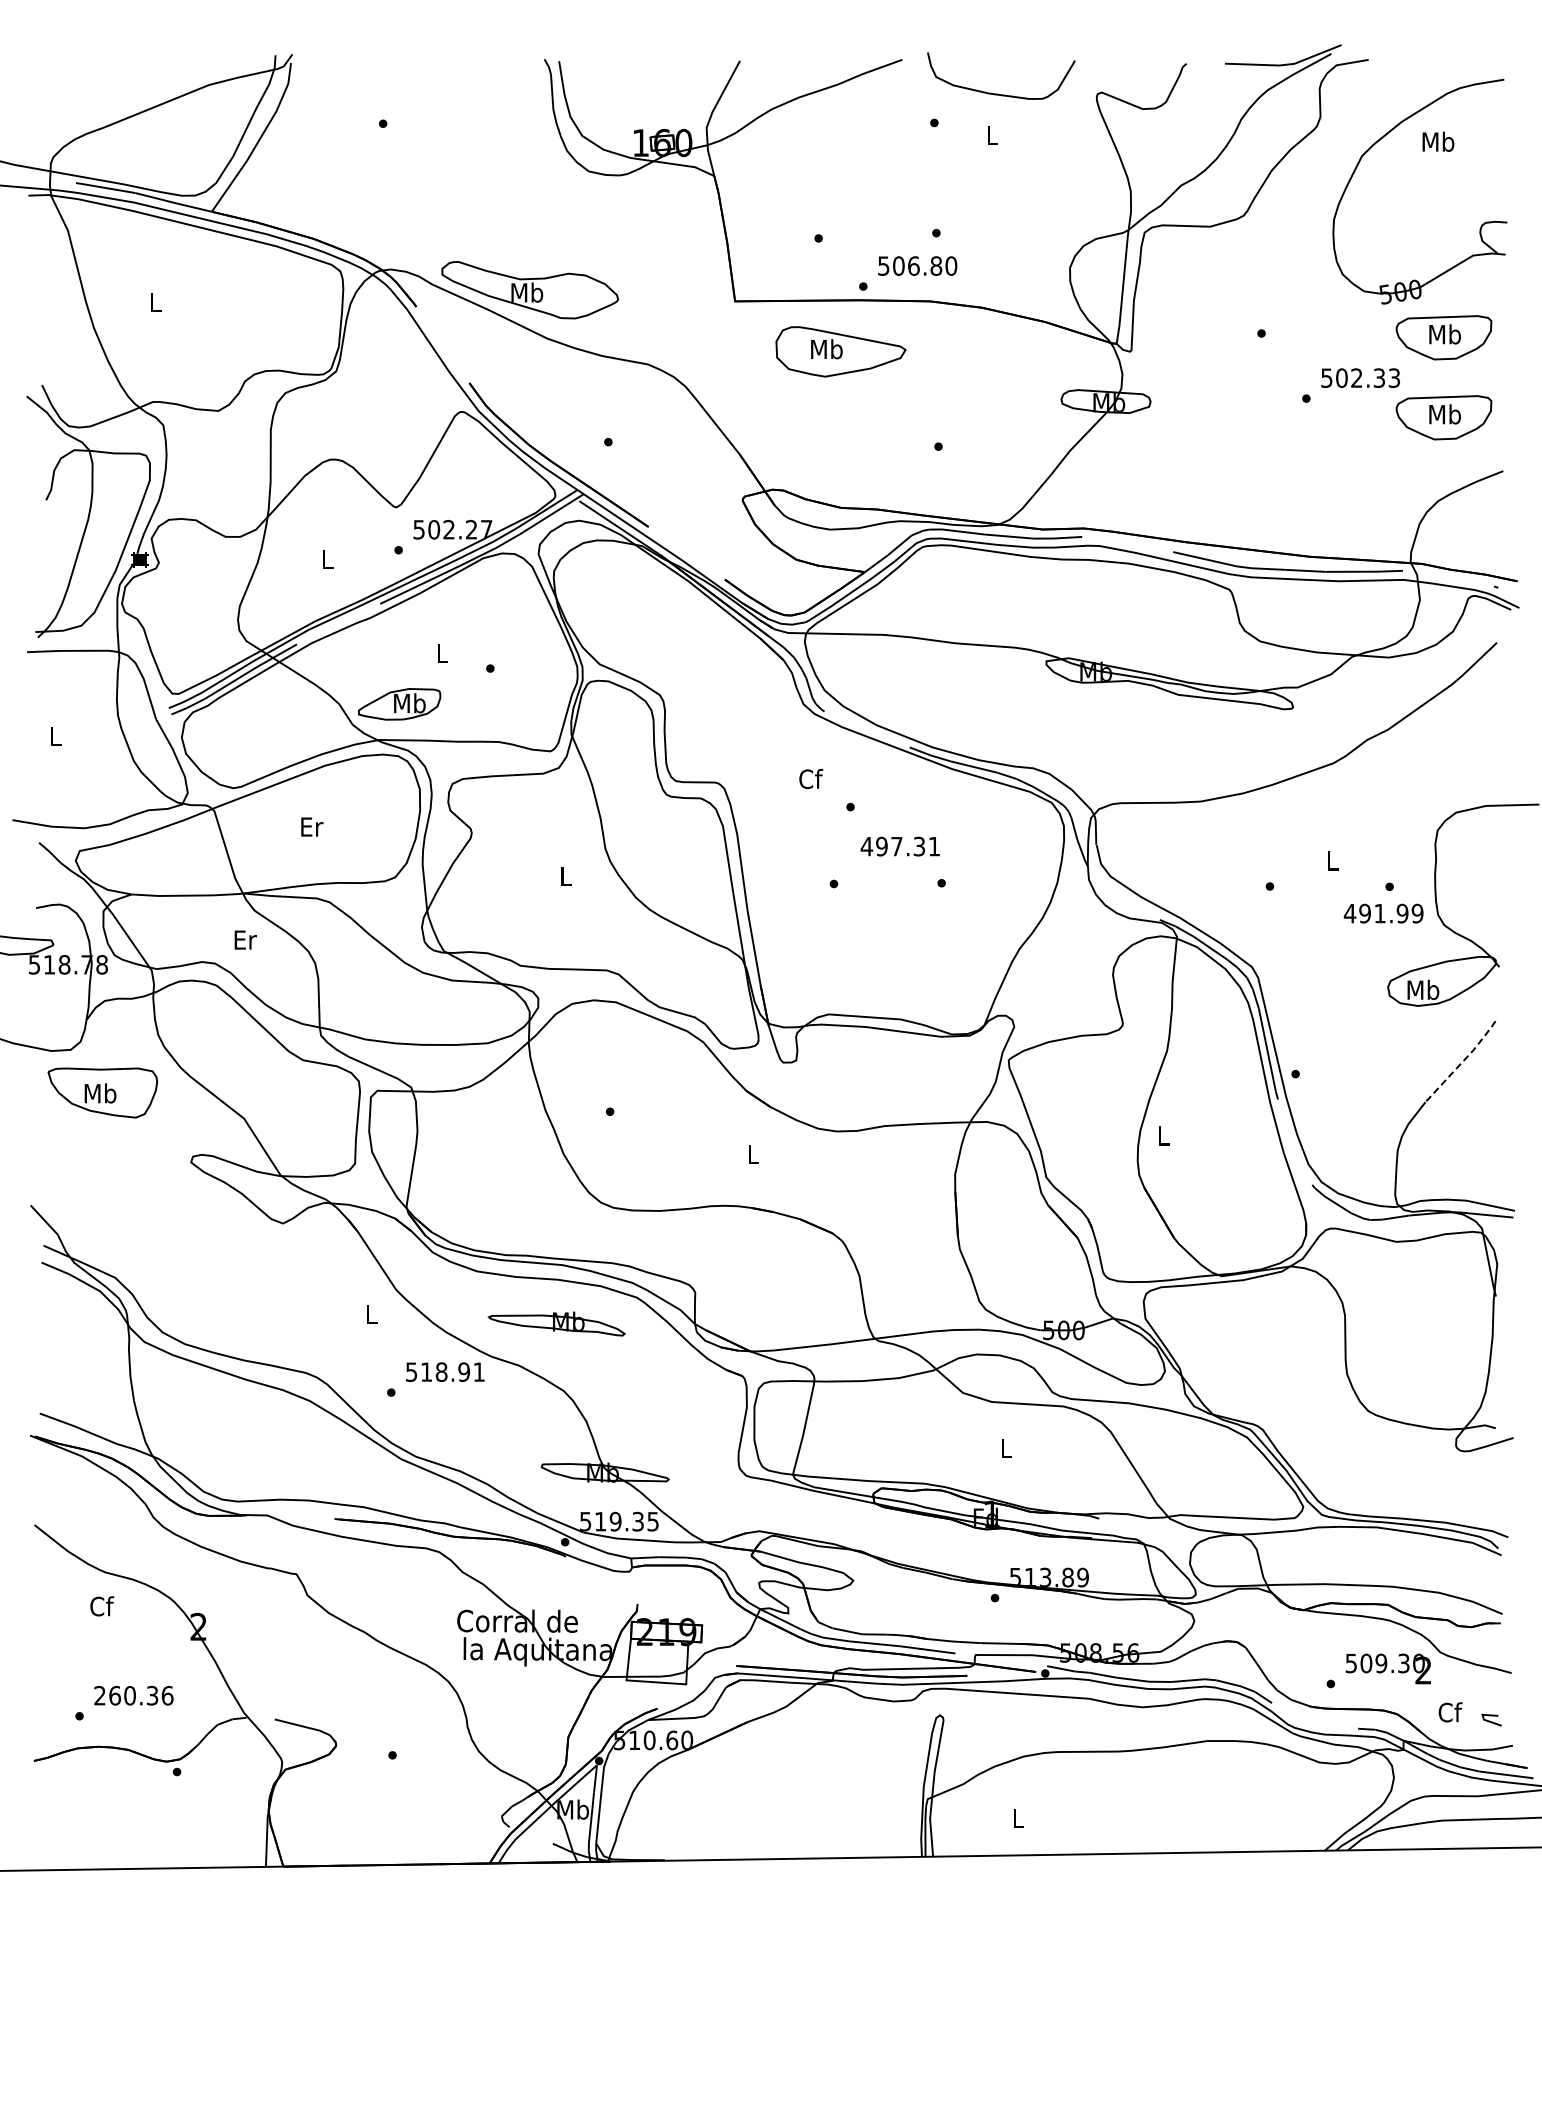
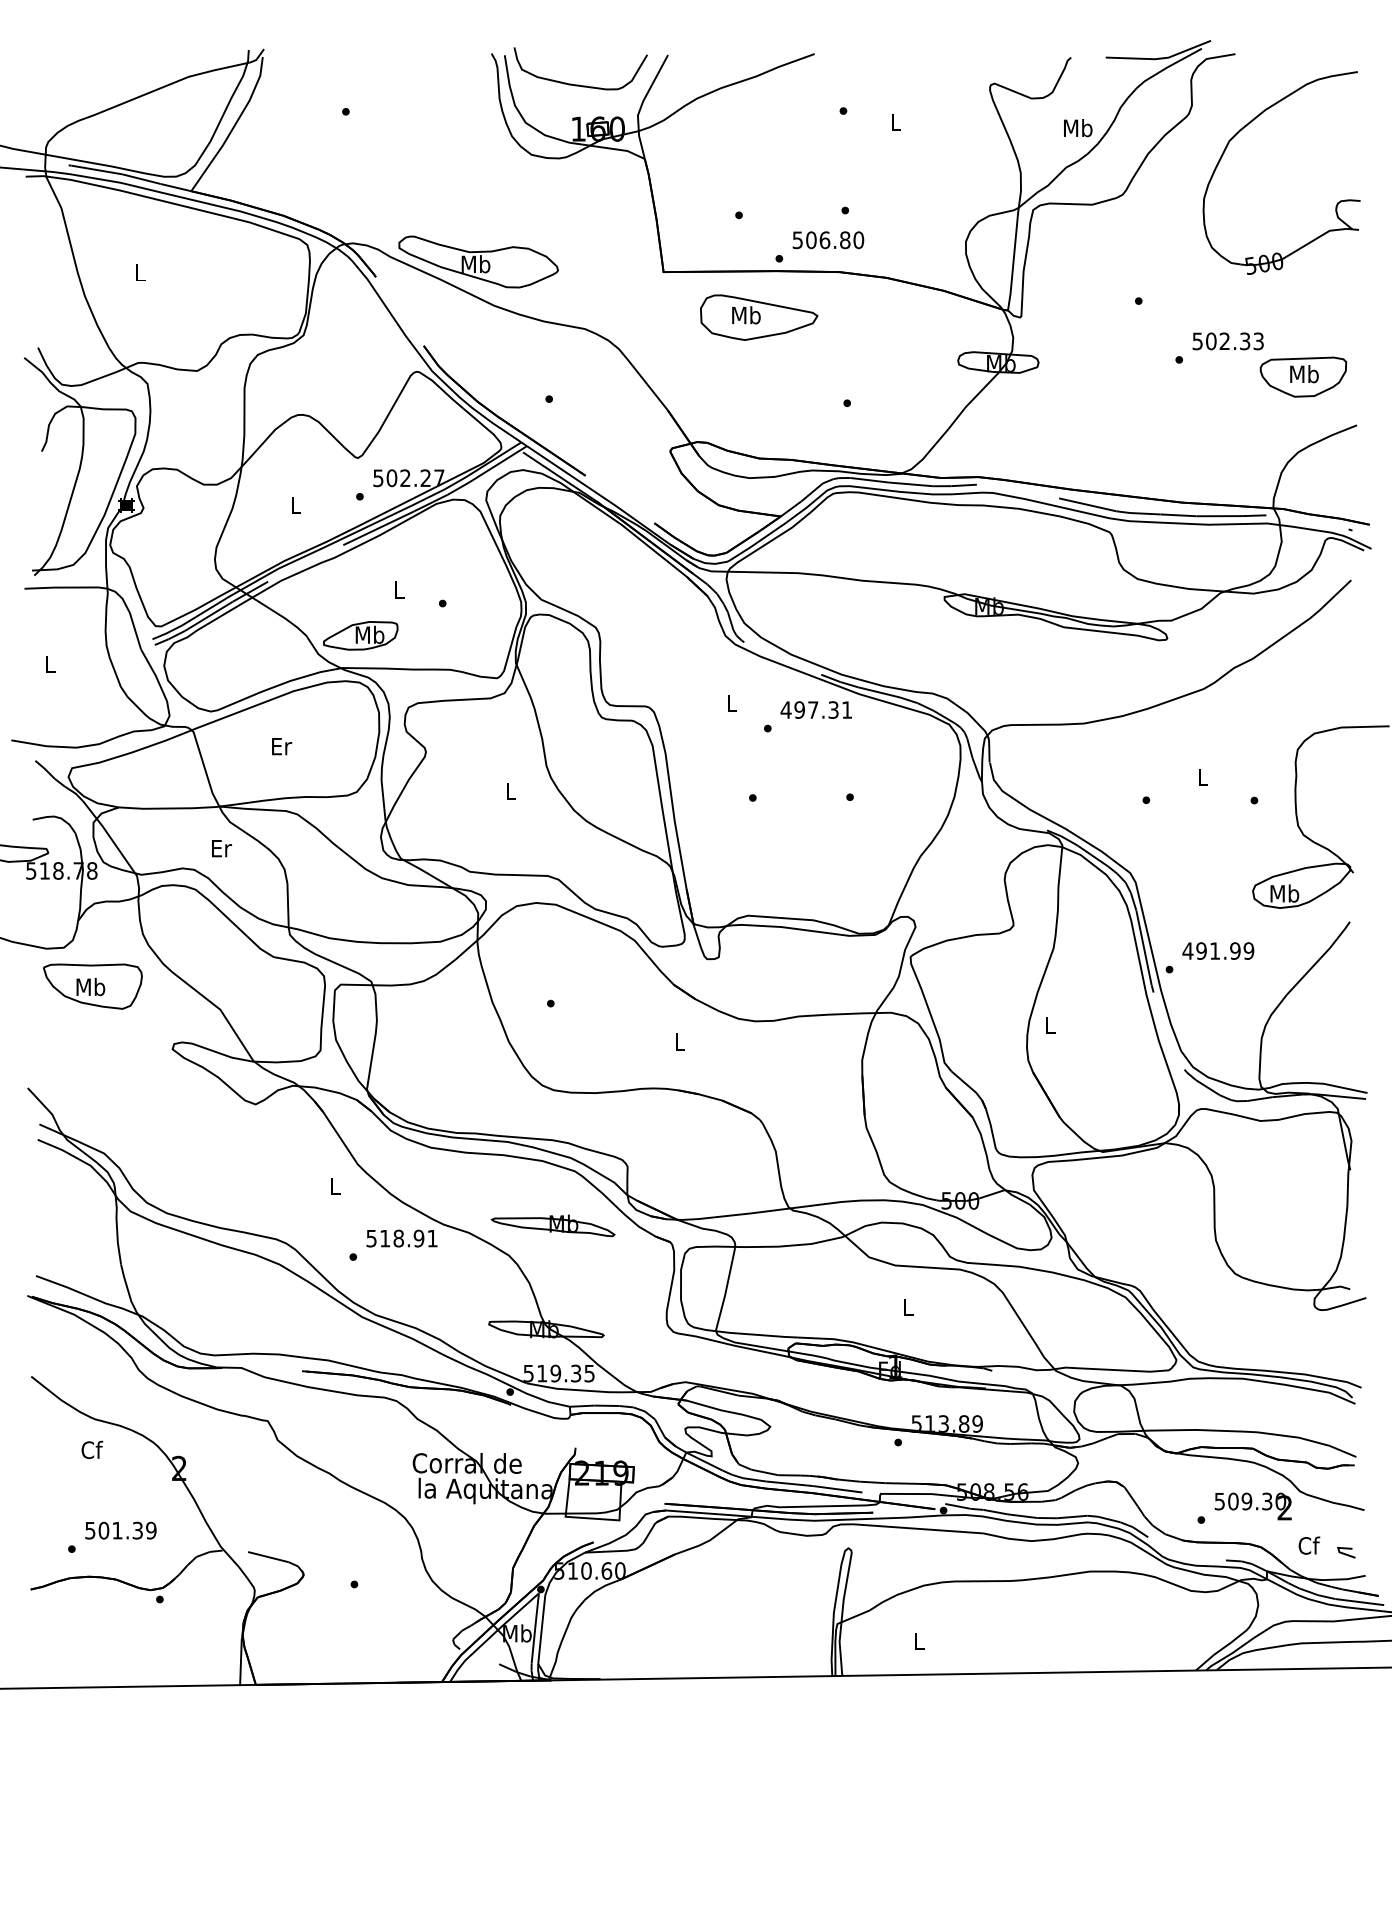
curve: (998, 93) -> (578, 84), moved
text: (1438, 141) -> (1078, 127), moved
part: (1443, 337) -> (1302, 304), removed
text: (811, 779) -> (732, 703), Cf -> L
text: (899, 846) -> (815, 709), moved
text: (1383, 913) -> (1218, 950), moved
line: (1462, 1062) -> (1320, 959), dashed -> solid
part: (556, 1323) -> (552, 1225), moved
text: (133, 1695) -> (120, 1530), 260.36 -> 501.39

